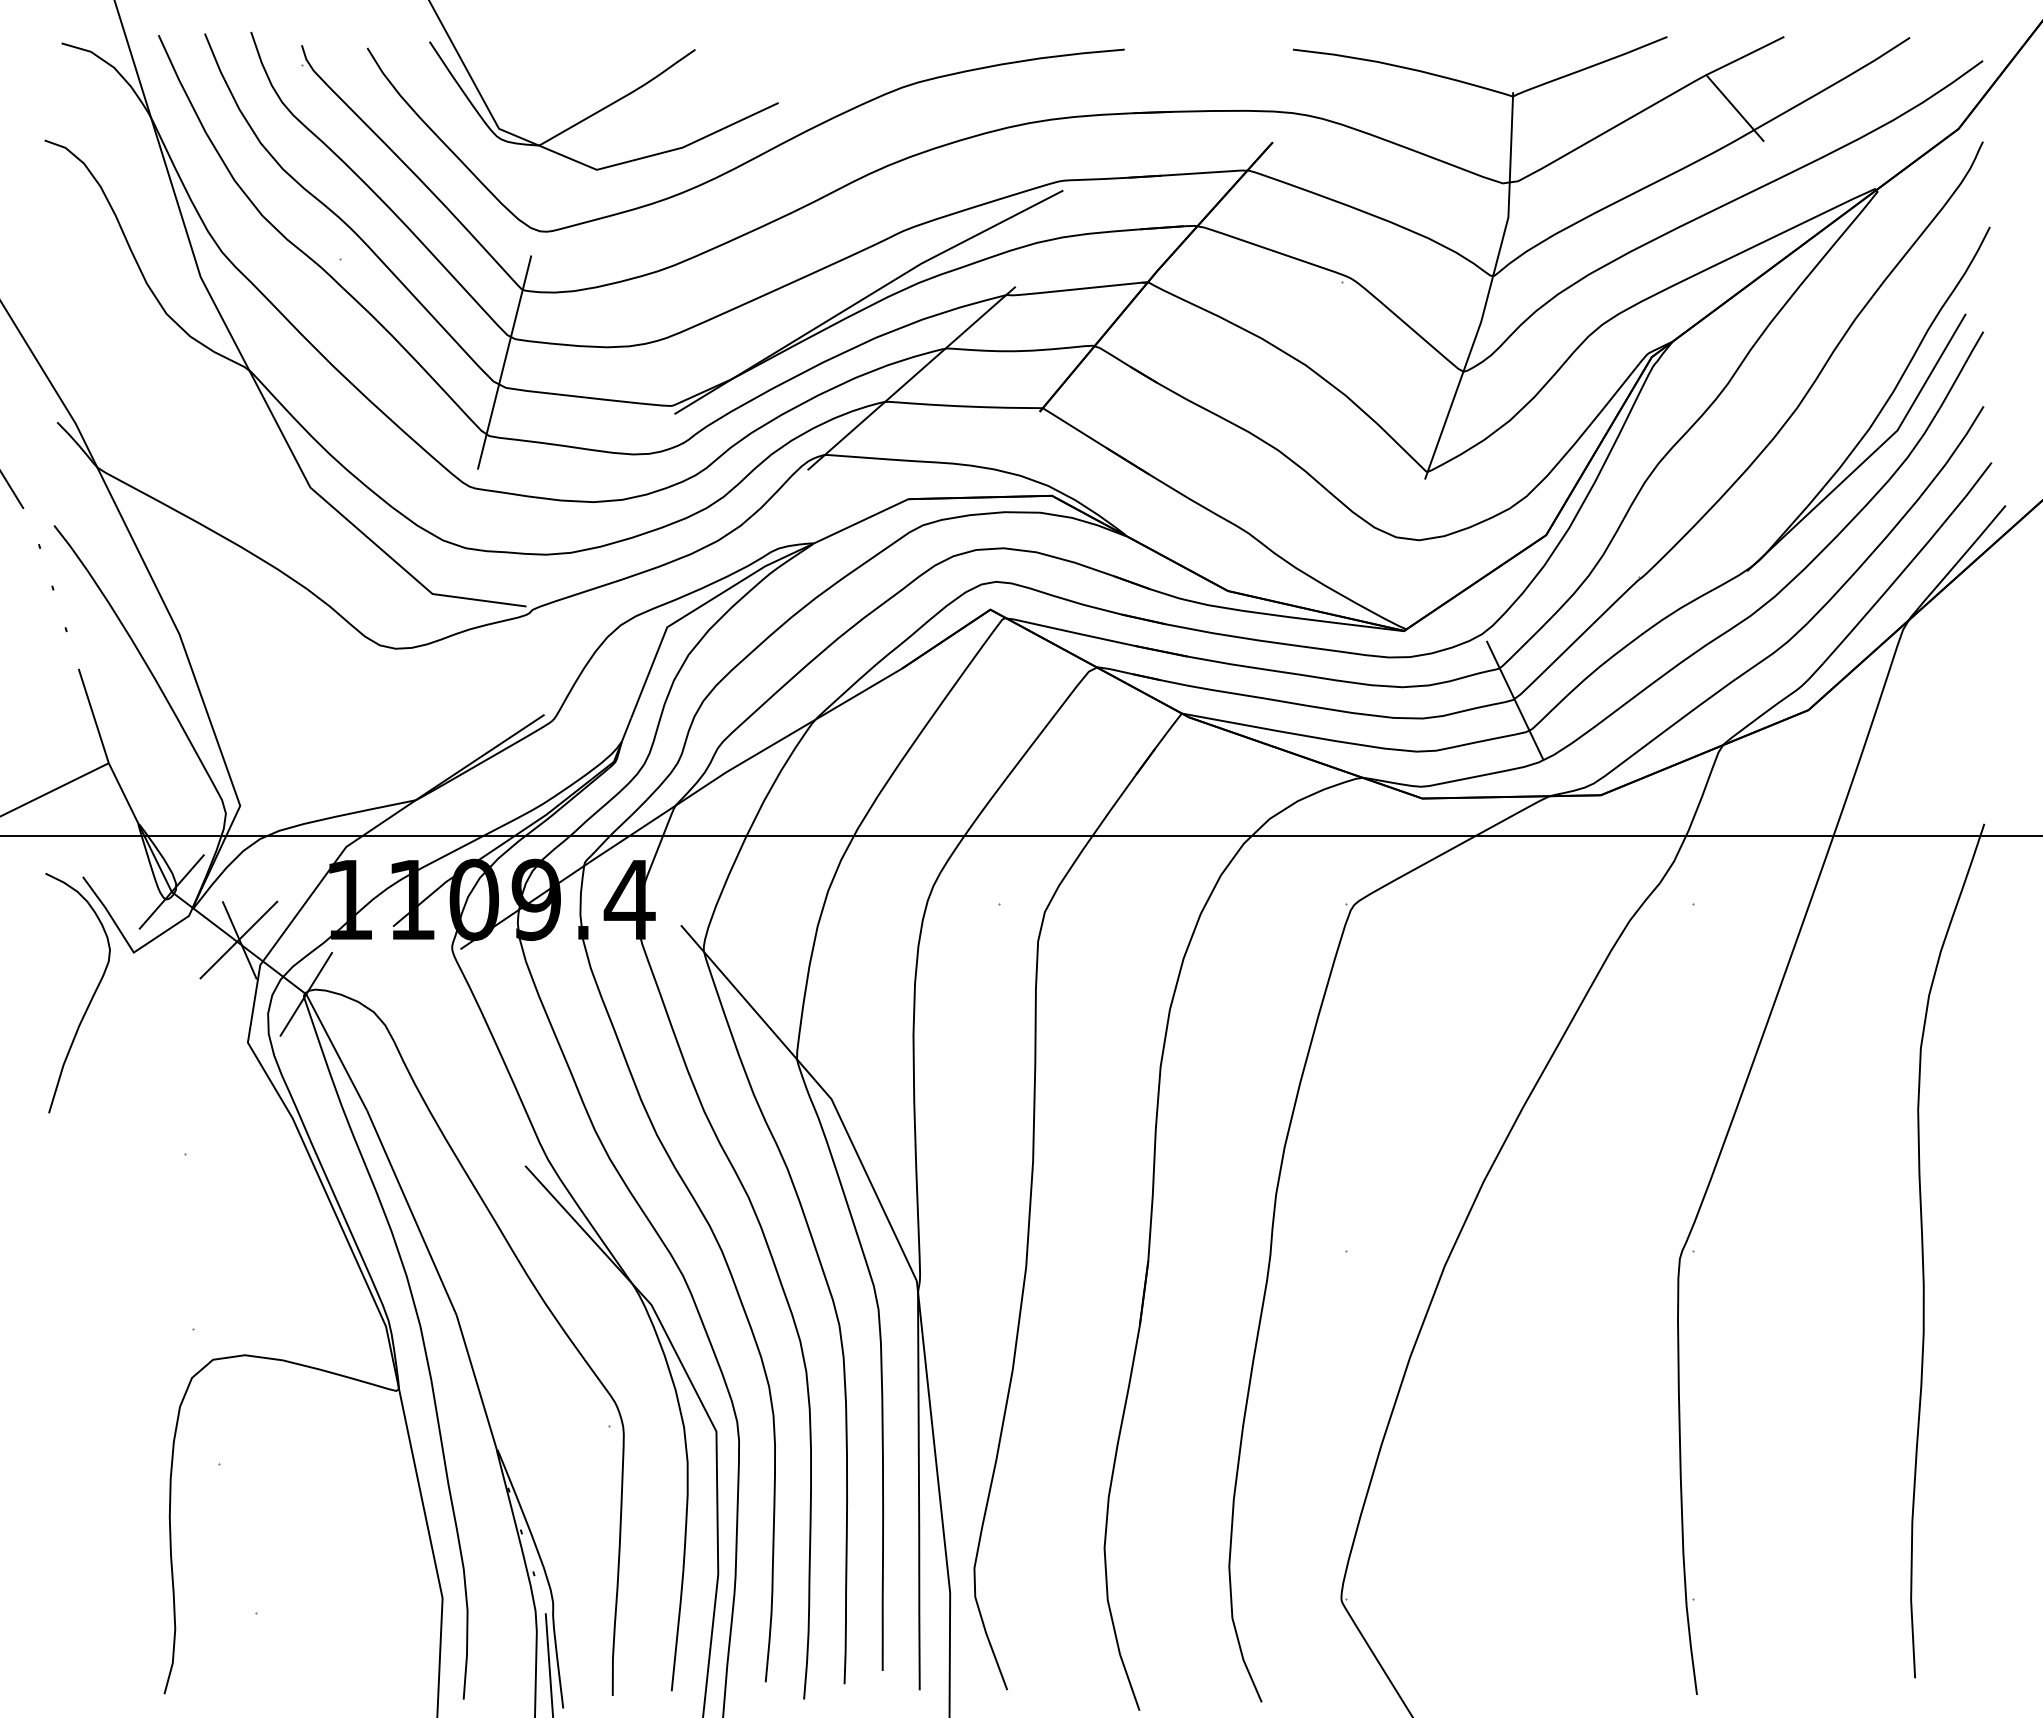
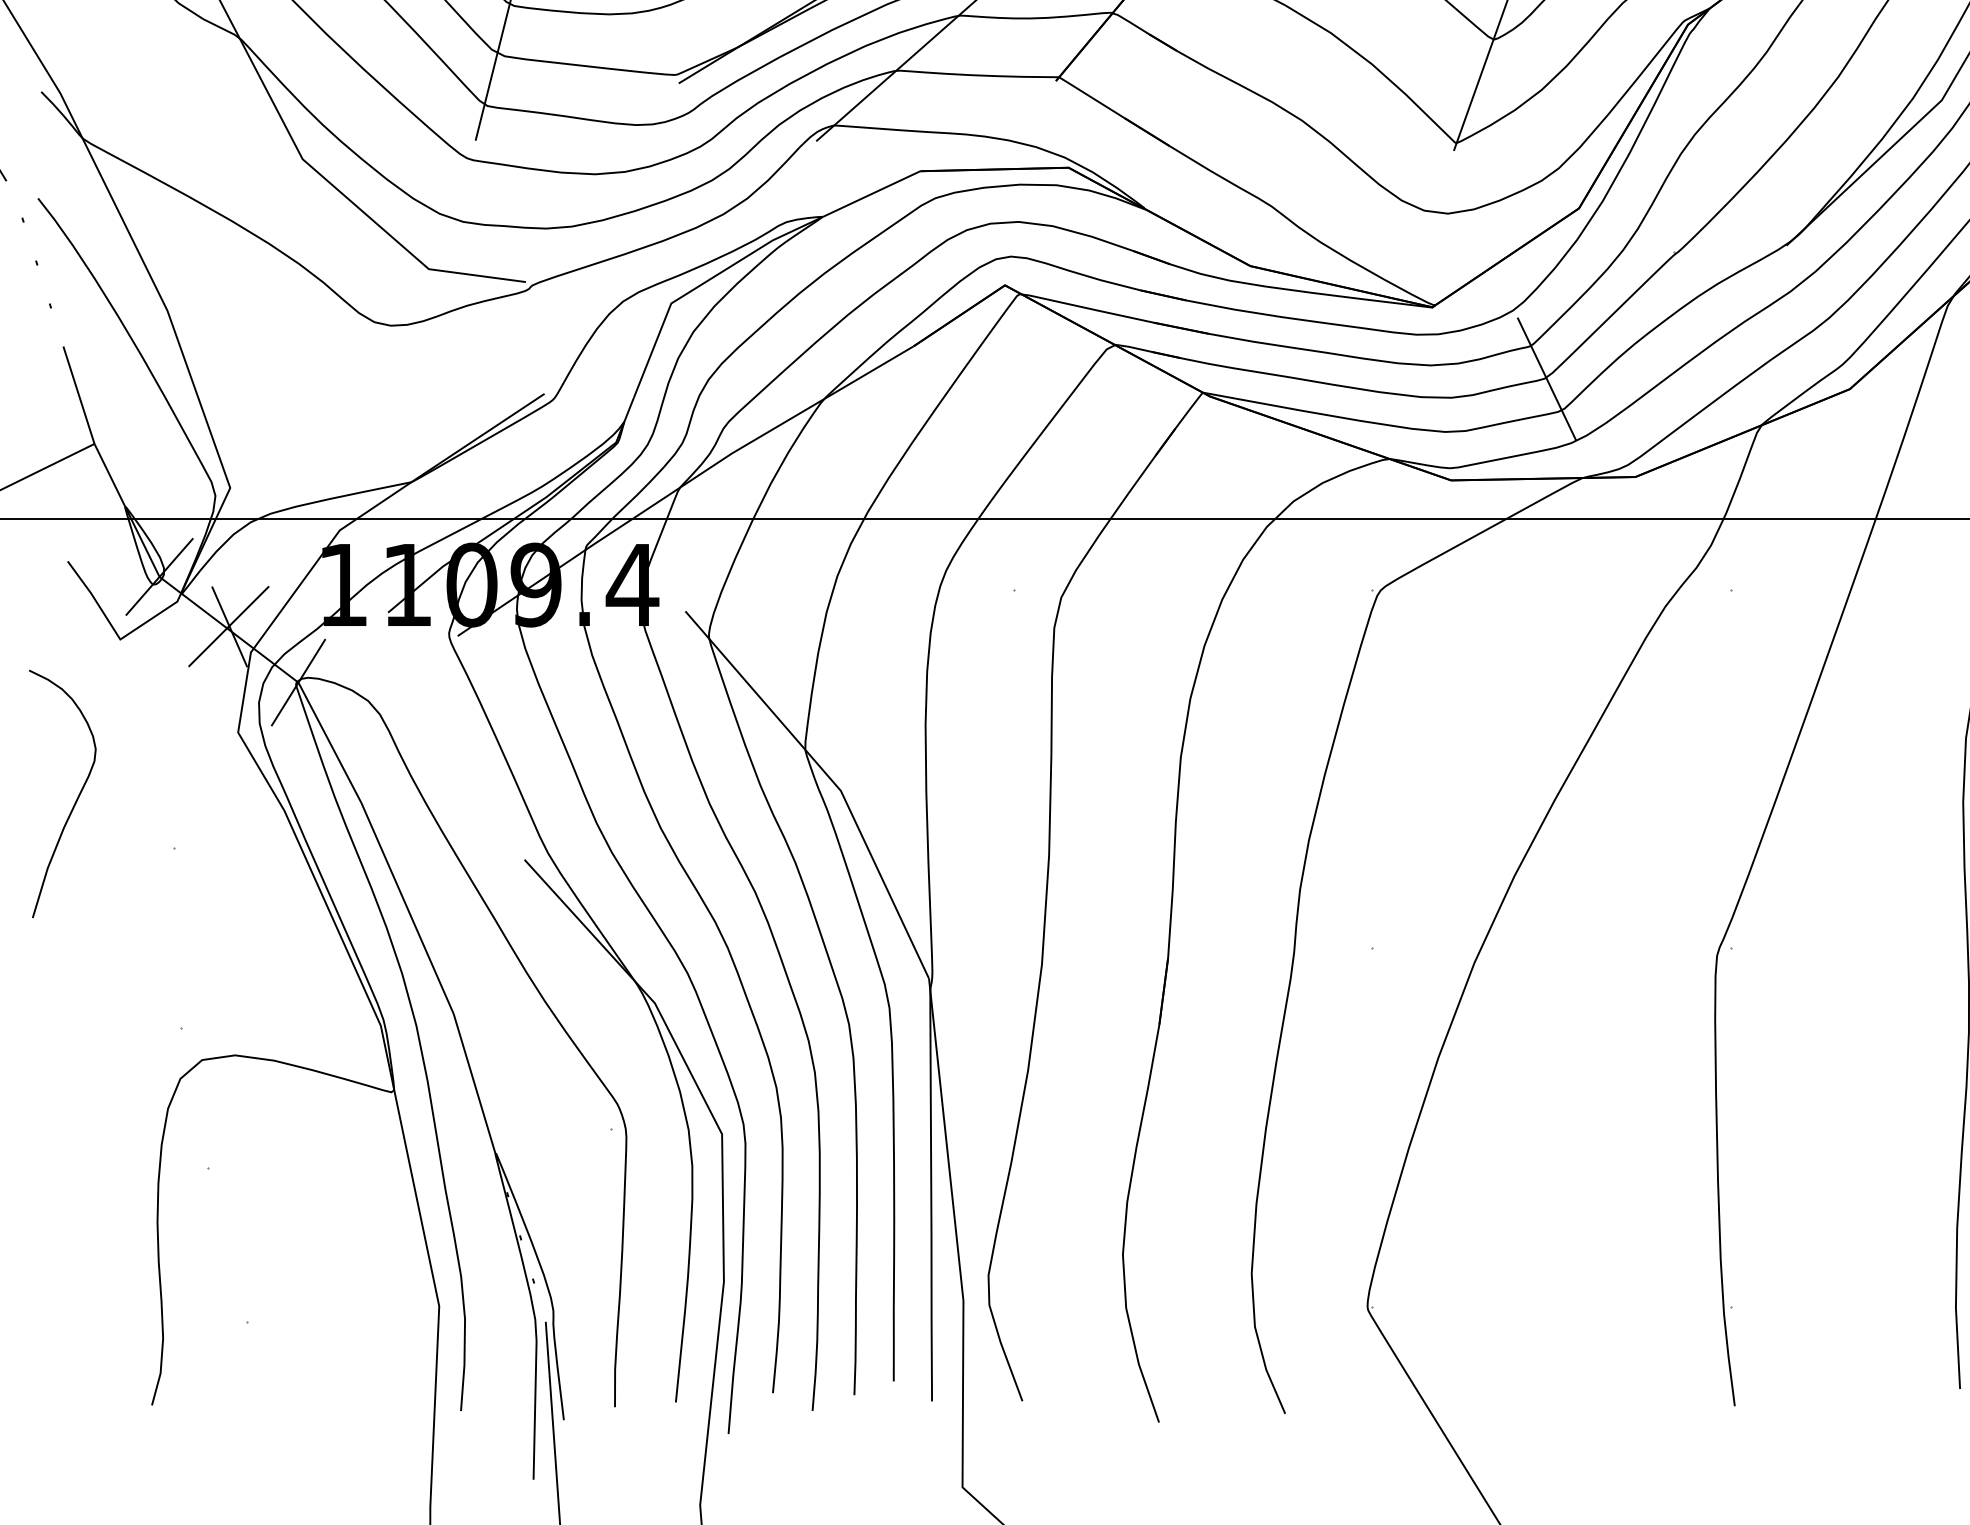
curve: (90, 999) -> (75, 800), moved

